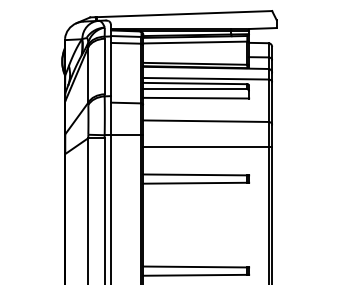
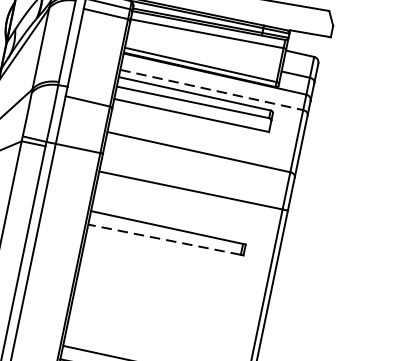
line: (205, 78) -> (211, 89), solid -> dashed
line: (194, 183) -> (163, 239), solid -> dashed

